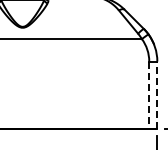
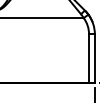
line: (149, 95) -> (89, 58), dashed -> solid
line: (157, 95) -> (94, 58), dashed -> solid

